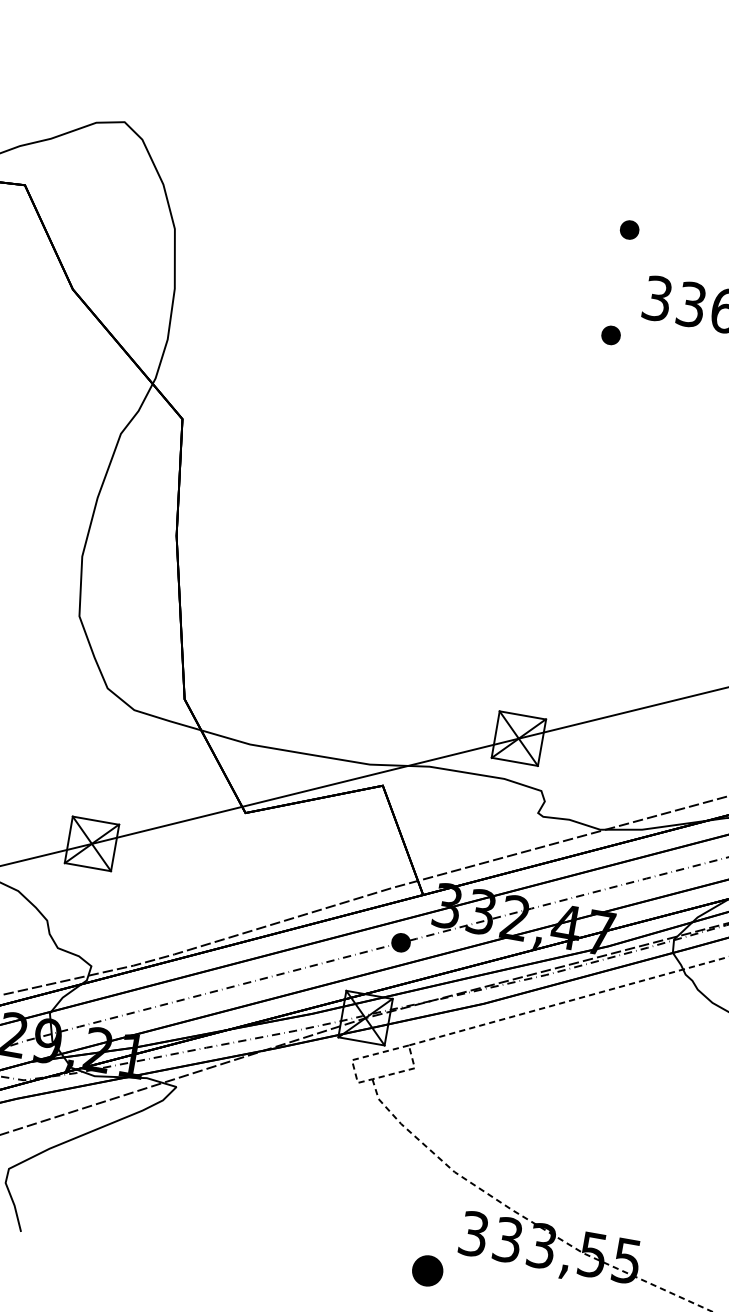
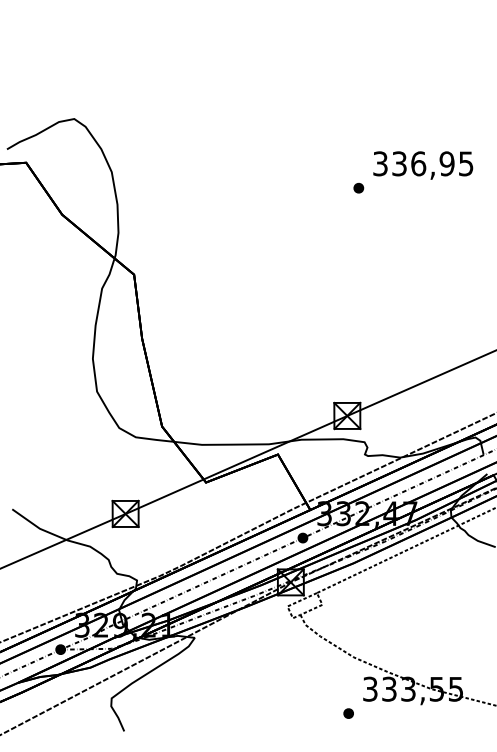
part: (629, 228) -> (358, 128), removed
part: (427, 1270) -> (348, 713), size x0.62

